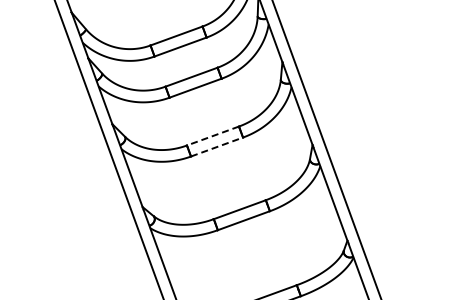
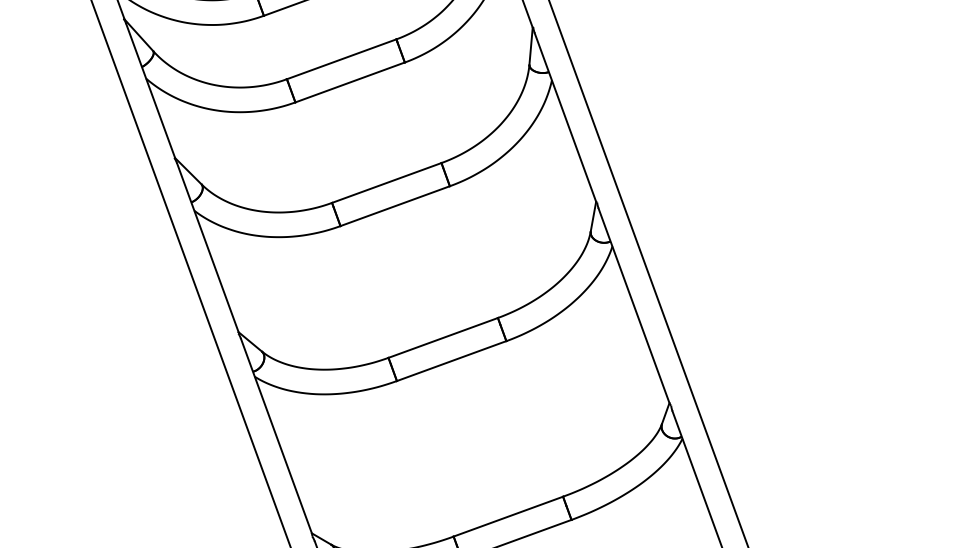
line: (213, 136) -> (387, 183), dashed -> solid
line: (217, 147) -> (396, 207), dashed -> solid

